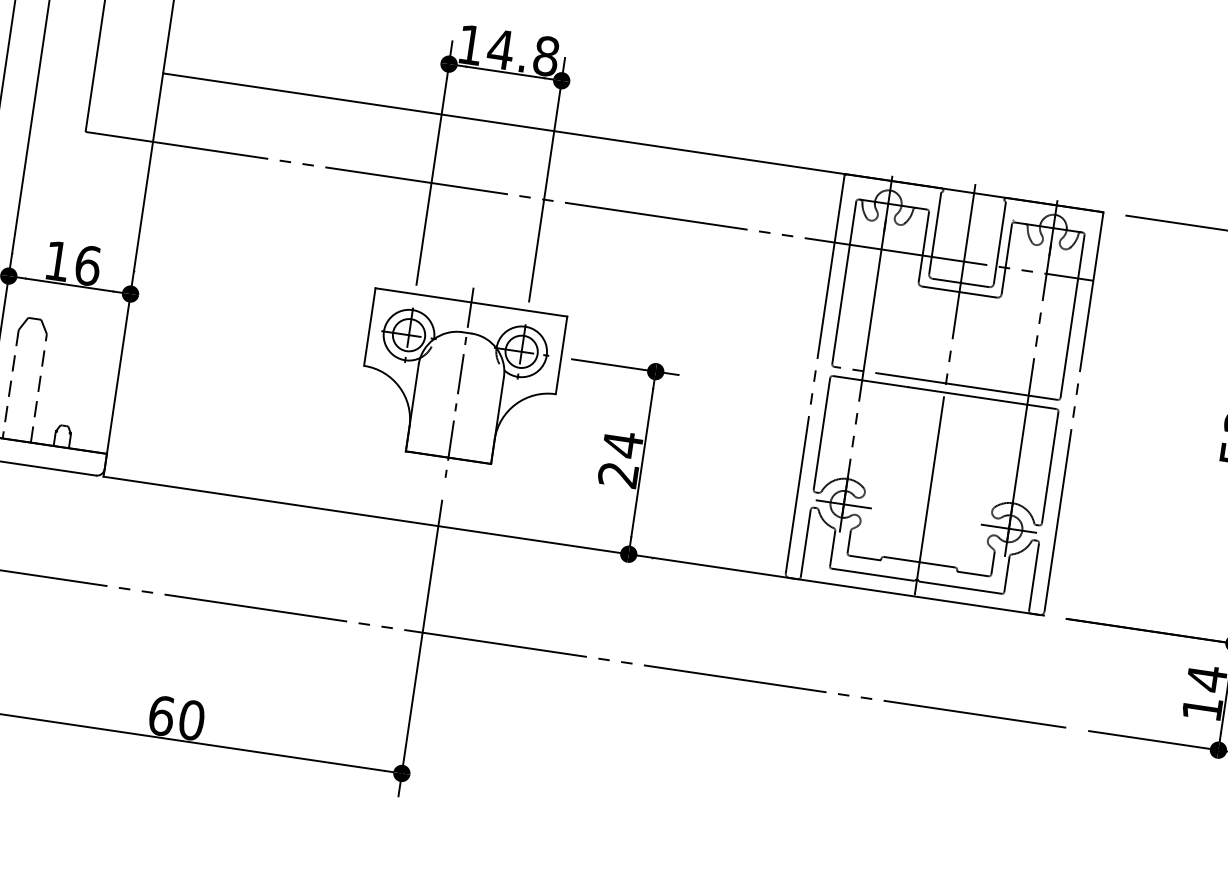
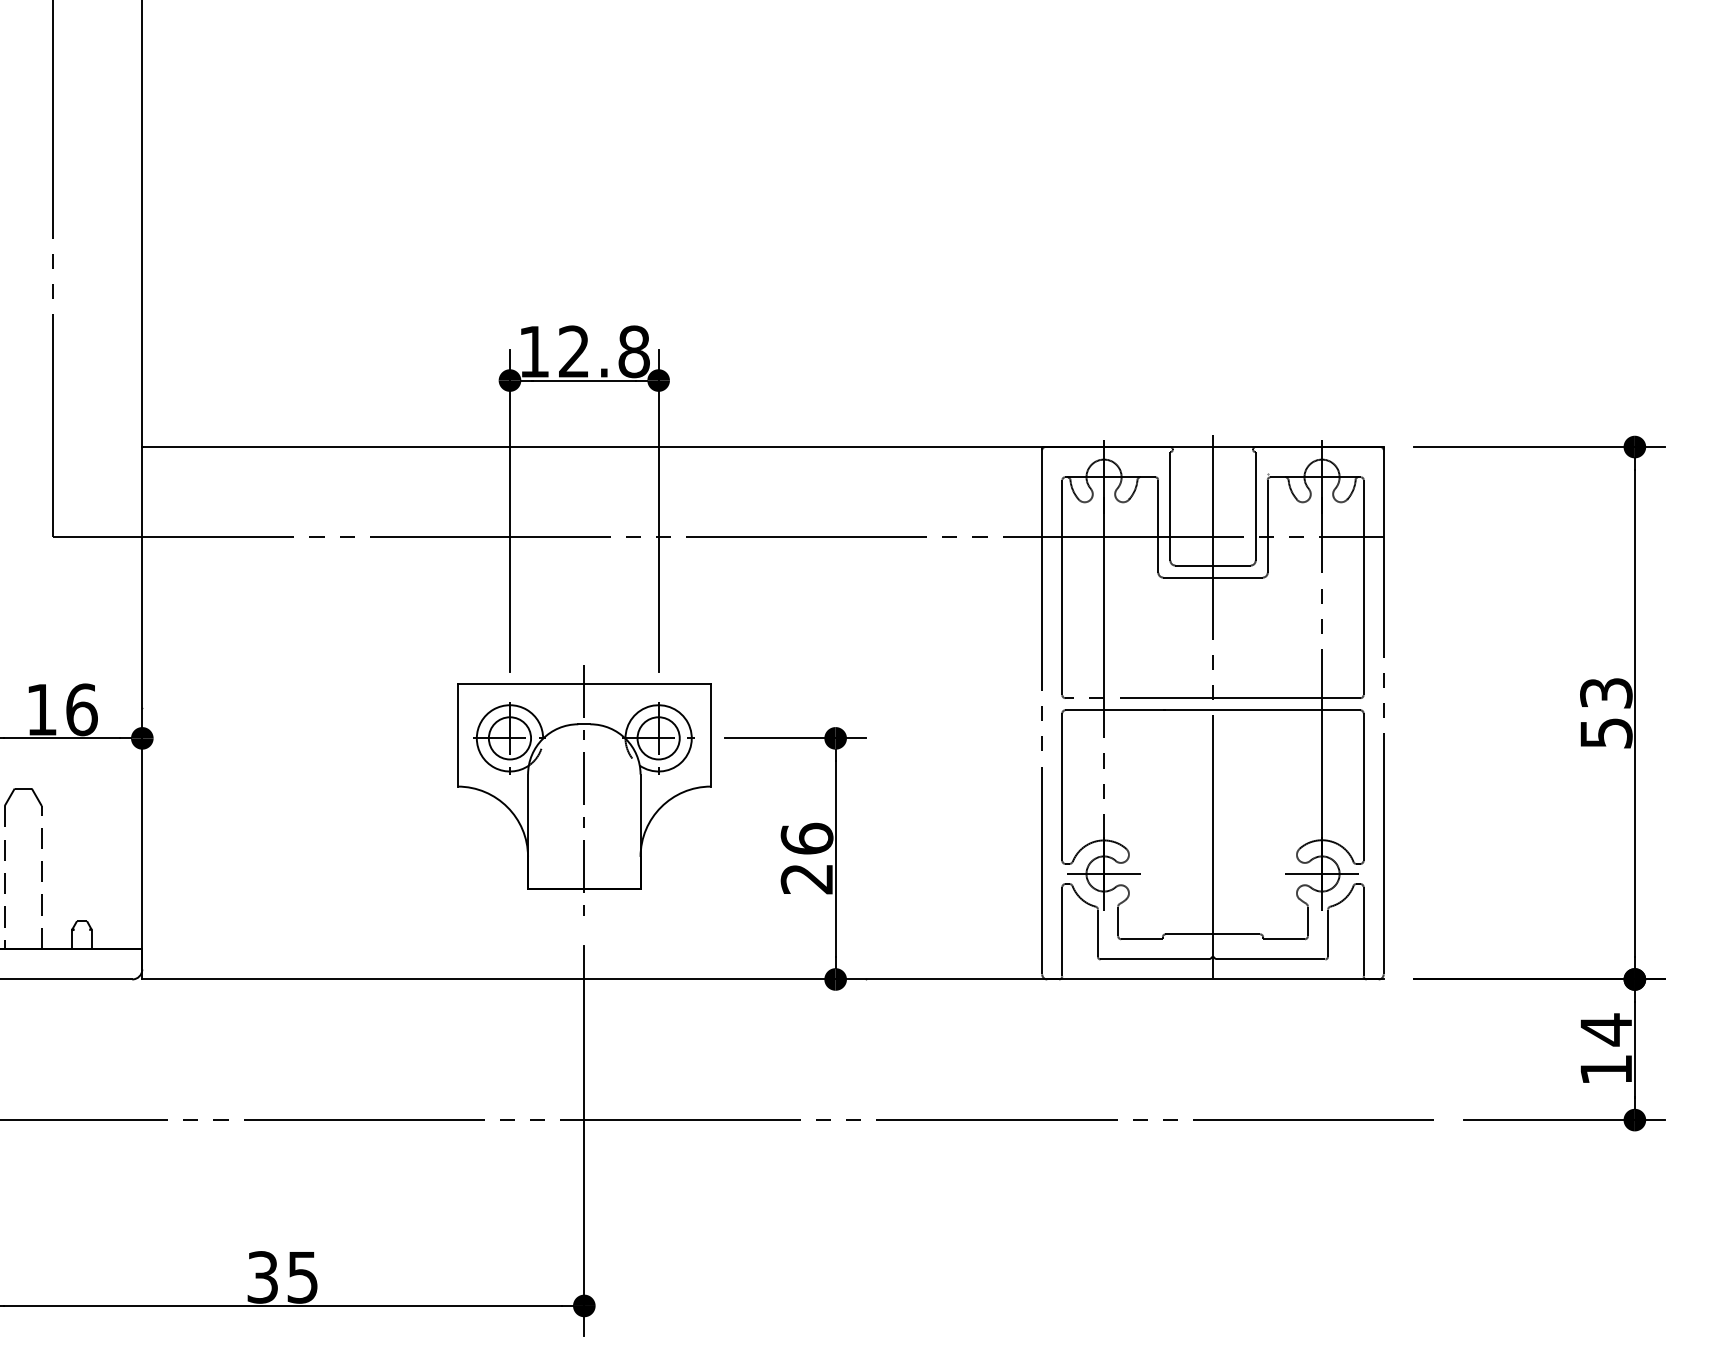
text: (500, 49) -> (573, 351), 14.8 -> 12.8
text: (622, 444) -> (806, 838), 24 -> 26
text: (176, 718) -> (282, 1277), 60 -> 35

